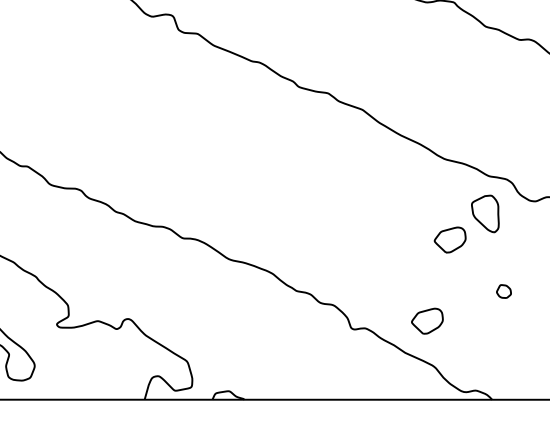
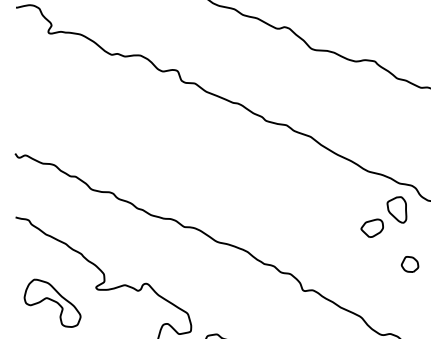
part: (503, 291) -> (409, 264), size x1.67
part: (426, 320) -> (355, 284), removed

